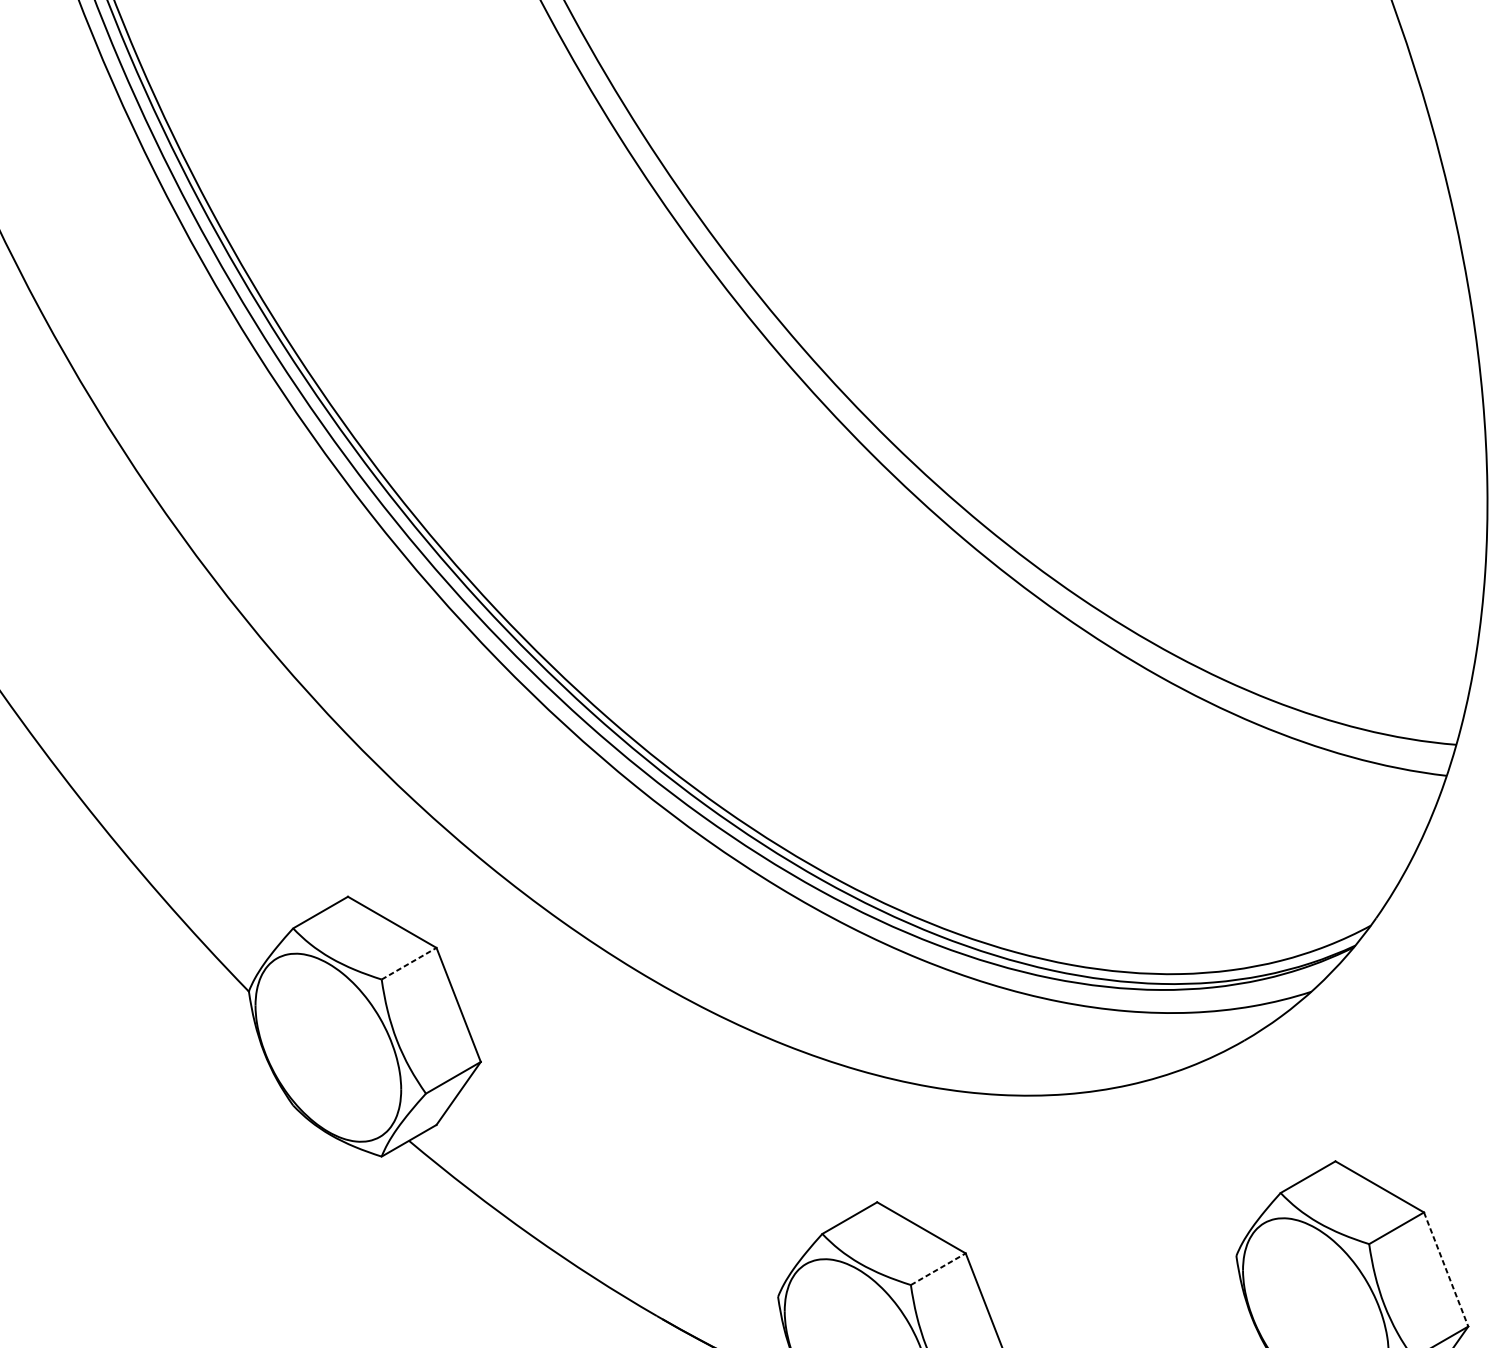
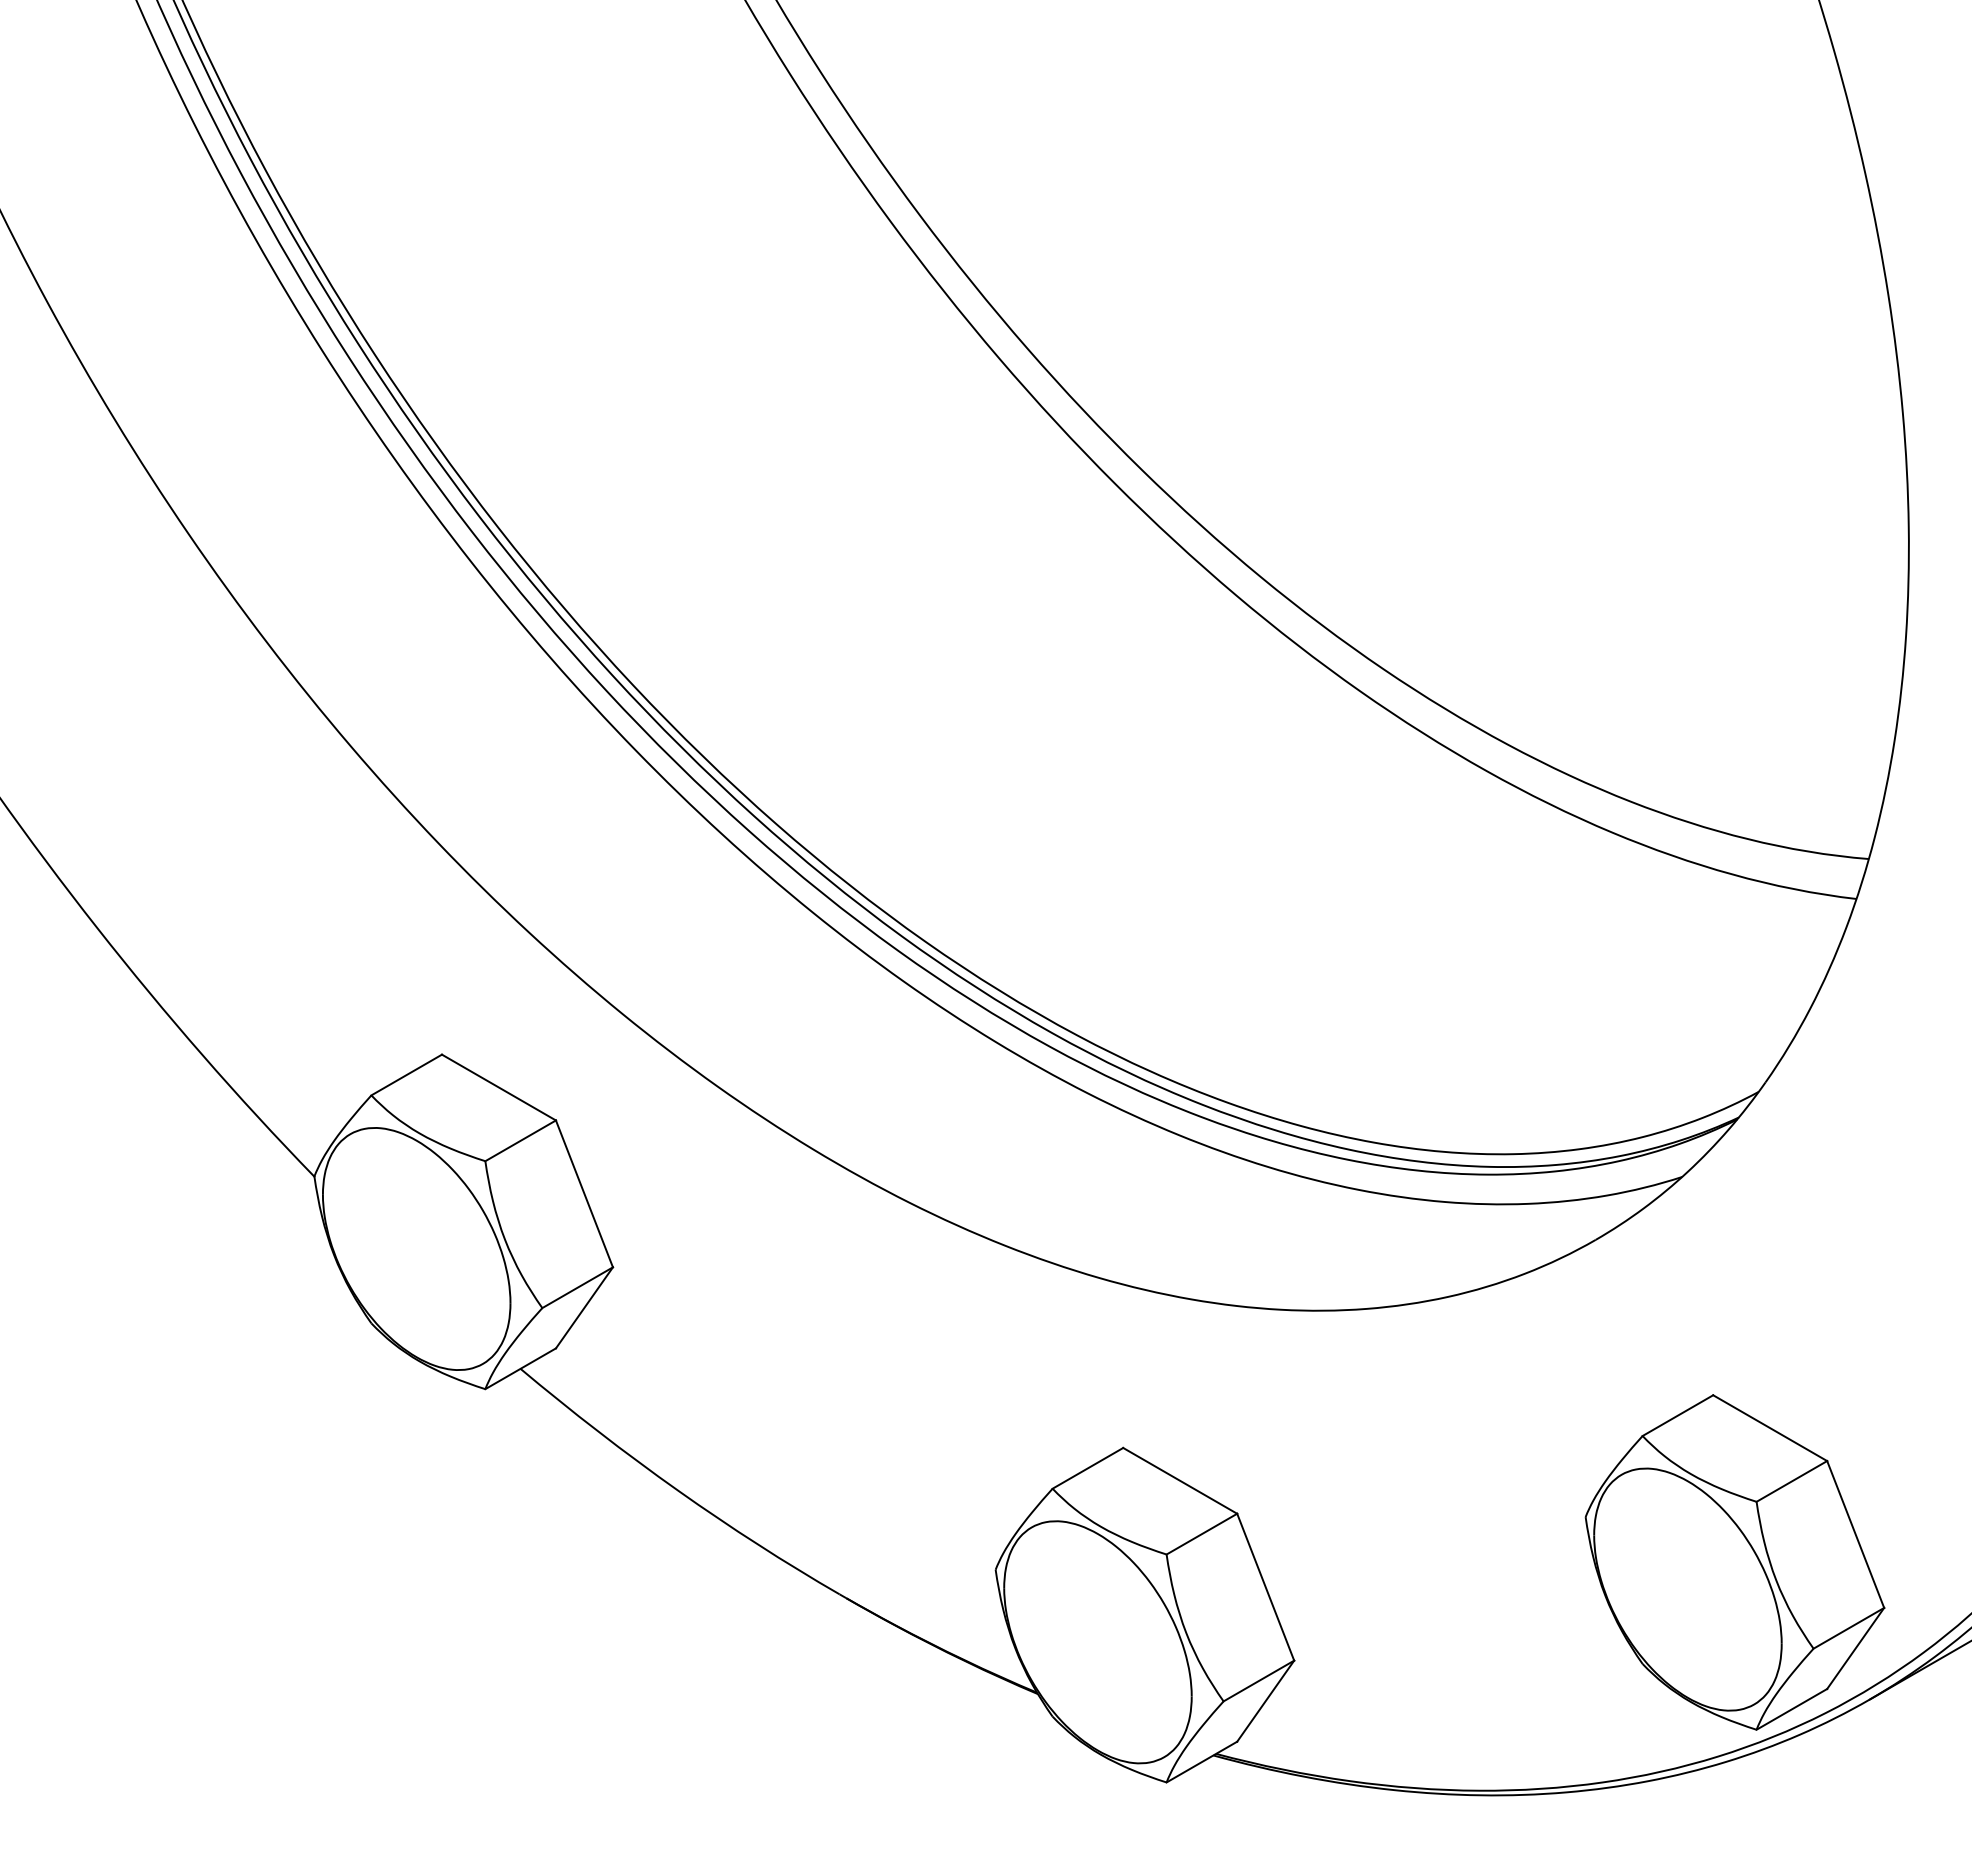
line: (408, 963) -> (520, 1140), dashed -> solid
line: (937, 1269) -> (1201, 1534), dashed -> solid
line: (1446, 1269) -> (1855, 1534), dashed -> solid

